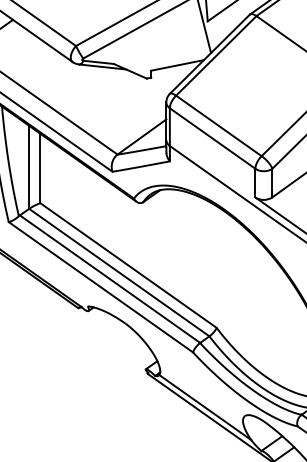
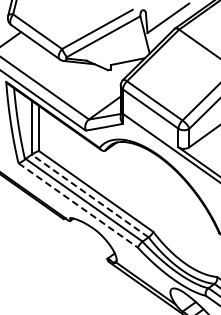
line: (119, 273) -> (90, 196), solid -> dashed
line: (101, 287) -> (78, 205), solid -> dashed

